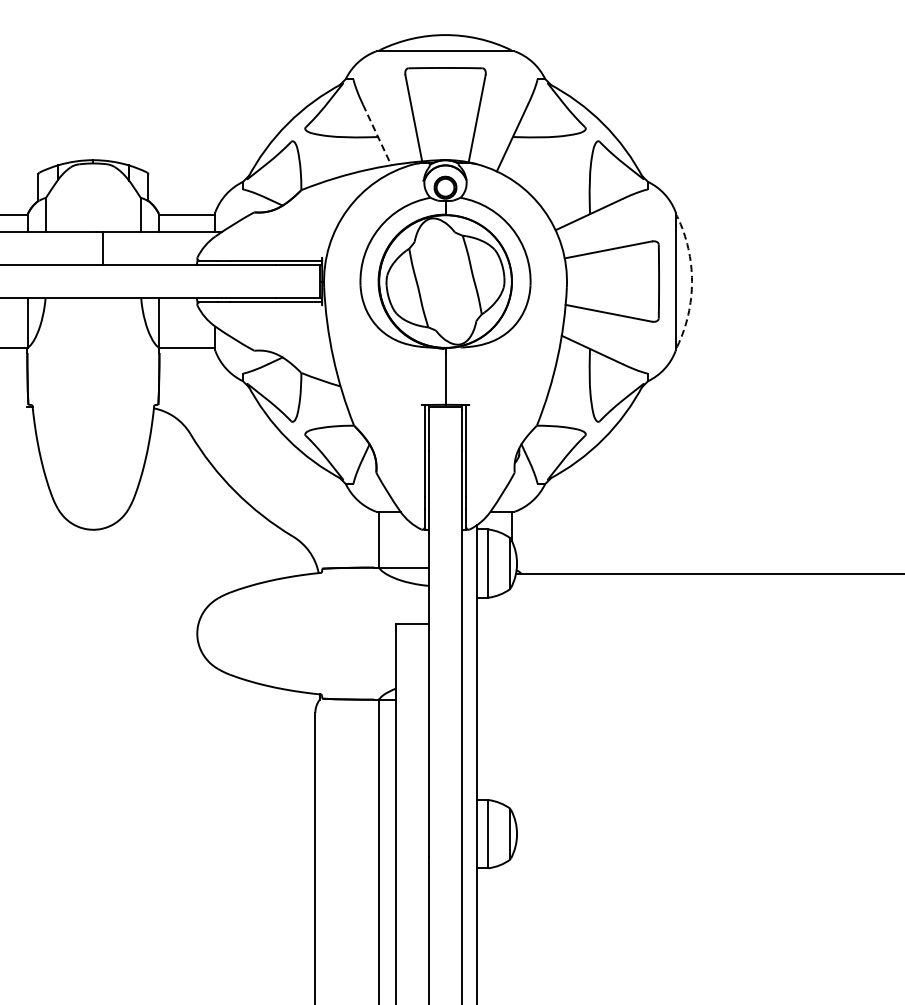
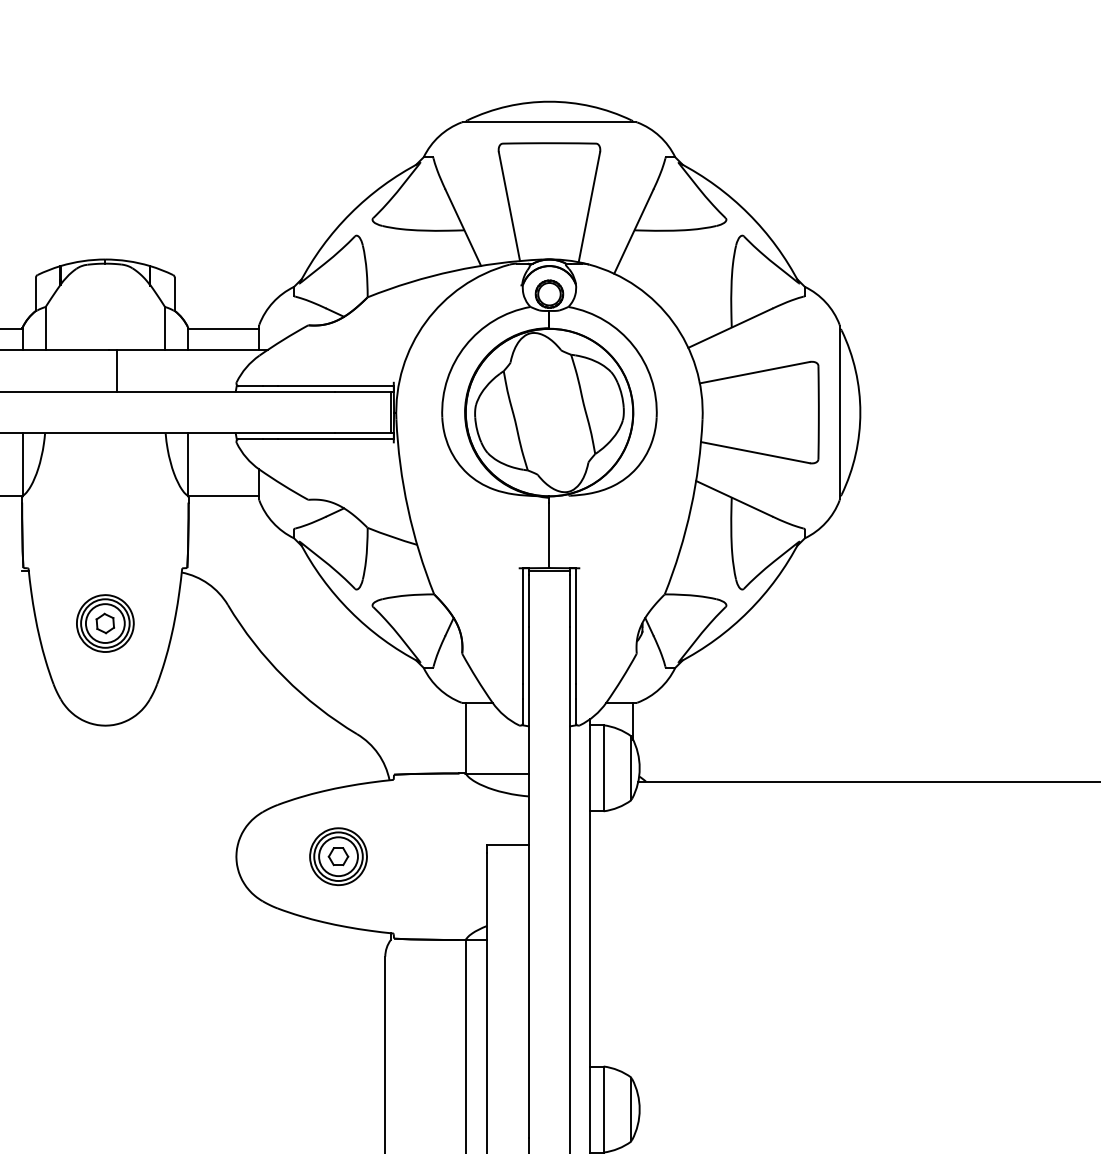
line: (377, 135) -> (463, 228), dashed -> solid
arc: (692, 281) -> (860, 412), dashed -> solid
part: (93, 448) -> (105, 623), added
part: (277, 633) -> (337, 856), added

